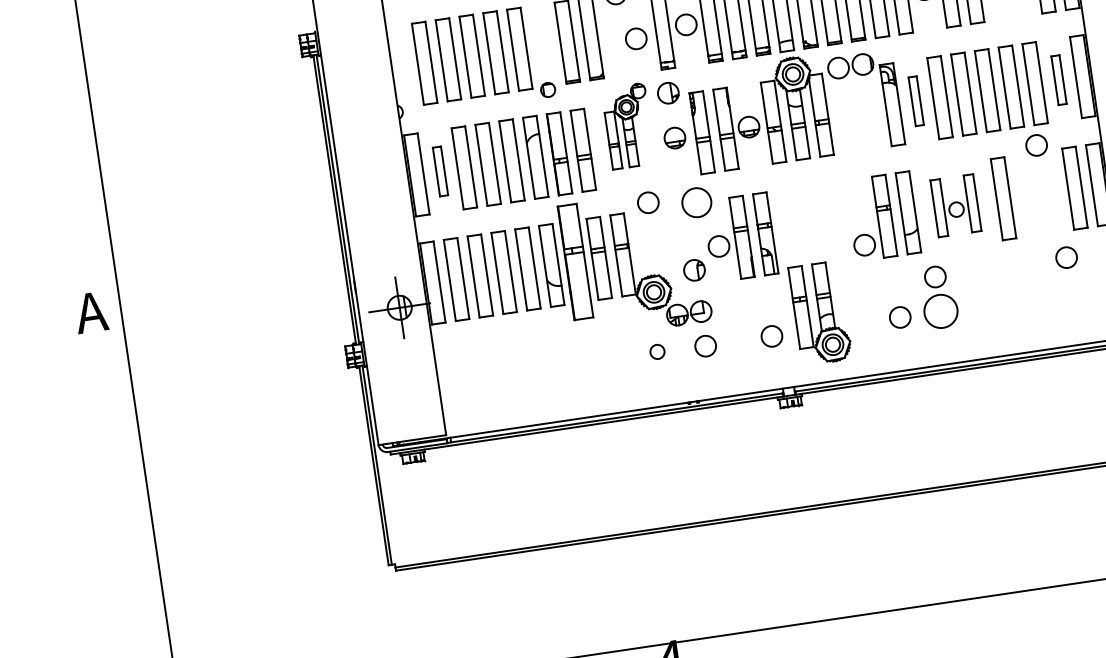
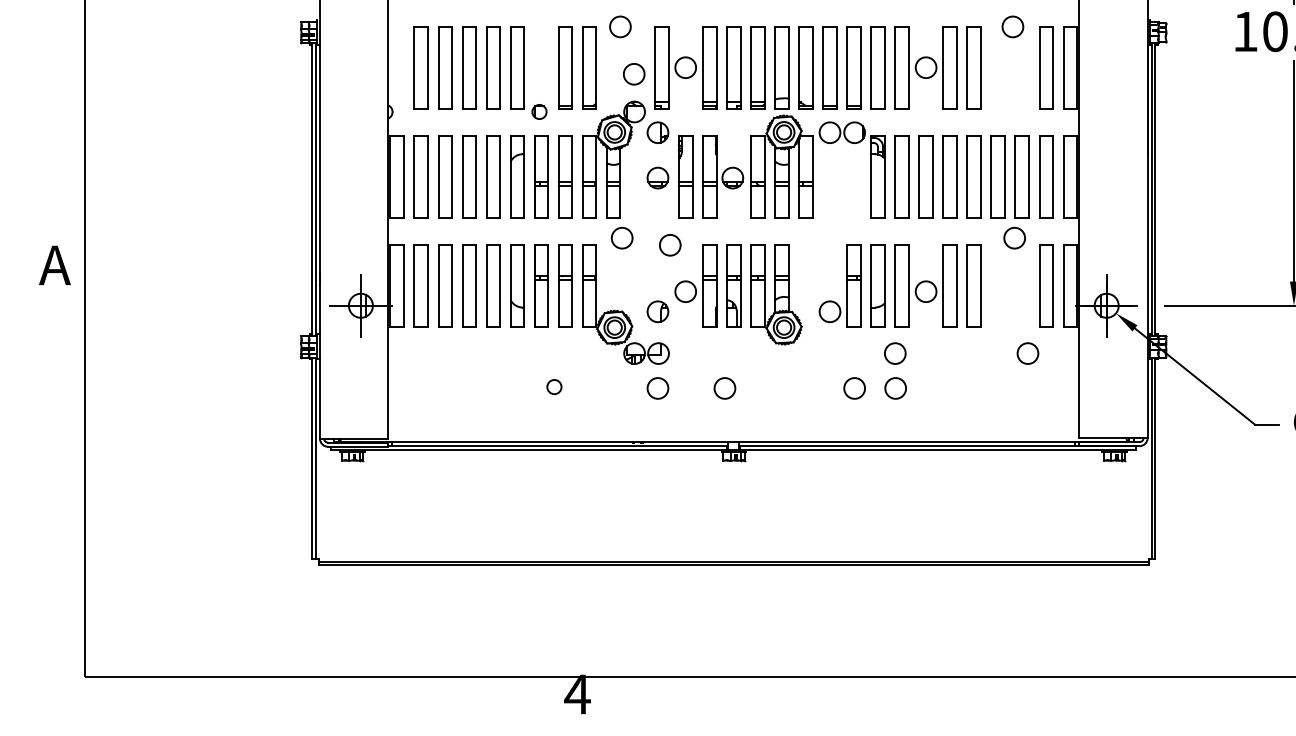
part: (1059, 79) -> (1046, 176), size x1.67
part: (915, 100) -> (901, 176), size x1.67
part: (628, 126) -> (613, 159), size x1.43
part: (439, 171) -> (420, 176), size x1.67
circle: (697, 202) -> (670, 245), size x0.71
part: (955, 205) -> (925, 285), size x1.43
part: (575, 261) -> (541, 285), size x0.71
circle: (940, 311) -> (895, 388), size x0.62
part: (820, 313) -> (776, 294), moved
circle: (657, 352) -> (554, 387), moved

